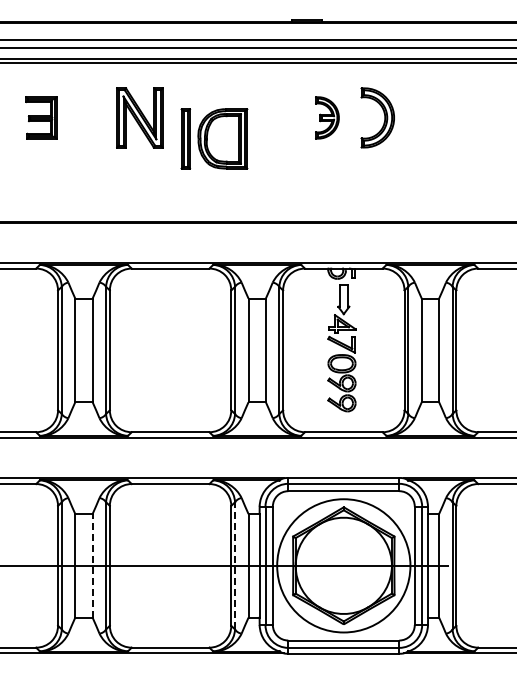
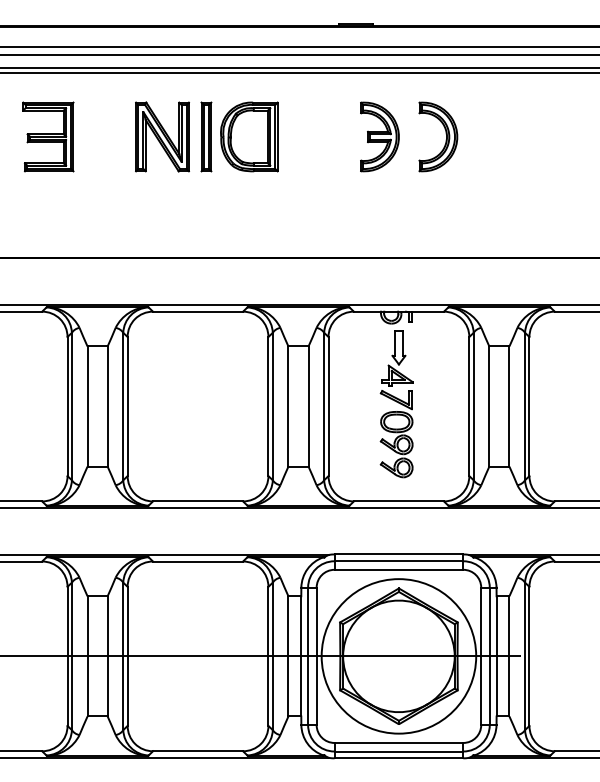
part: (41, 117) -> (48, 136), size x1.43
part: (327, 117) -> (380, 136), size x1.43
part: (214, 138) -> (239, 136), moved
line: (92, 565) -> (107, 655), dashed -> solid
line: (235, 565) -> (273, 655), dashed -> solid

